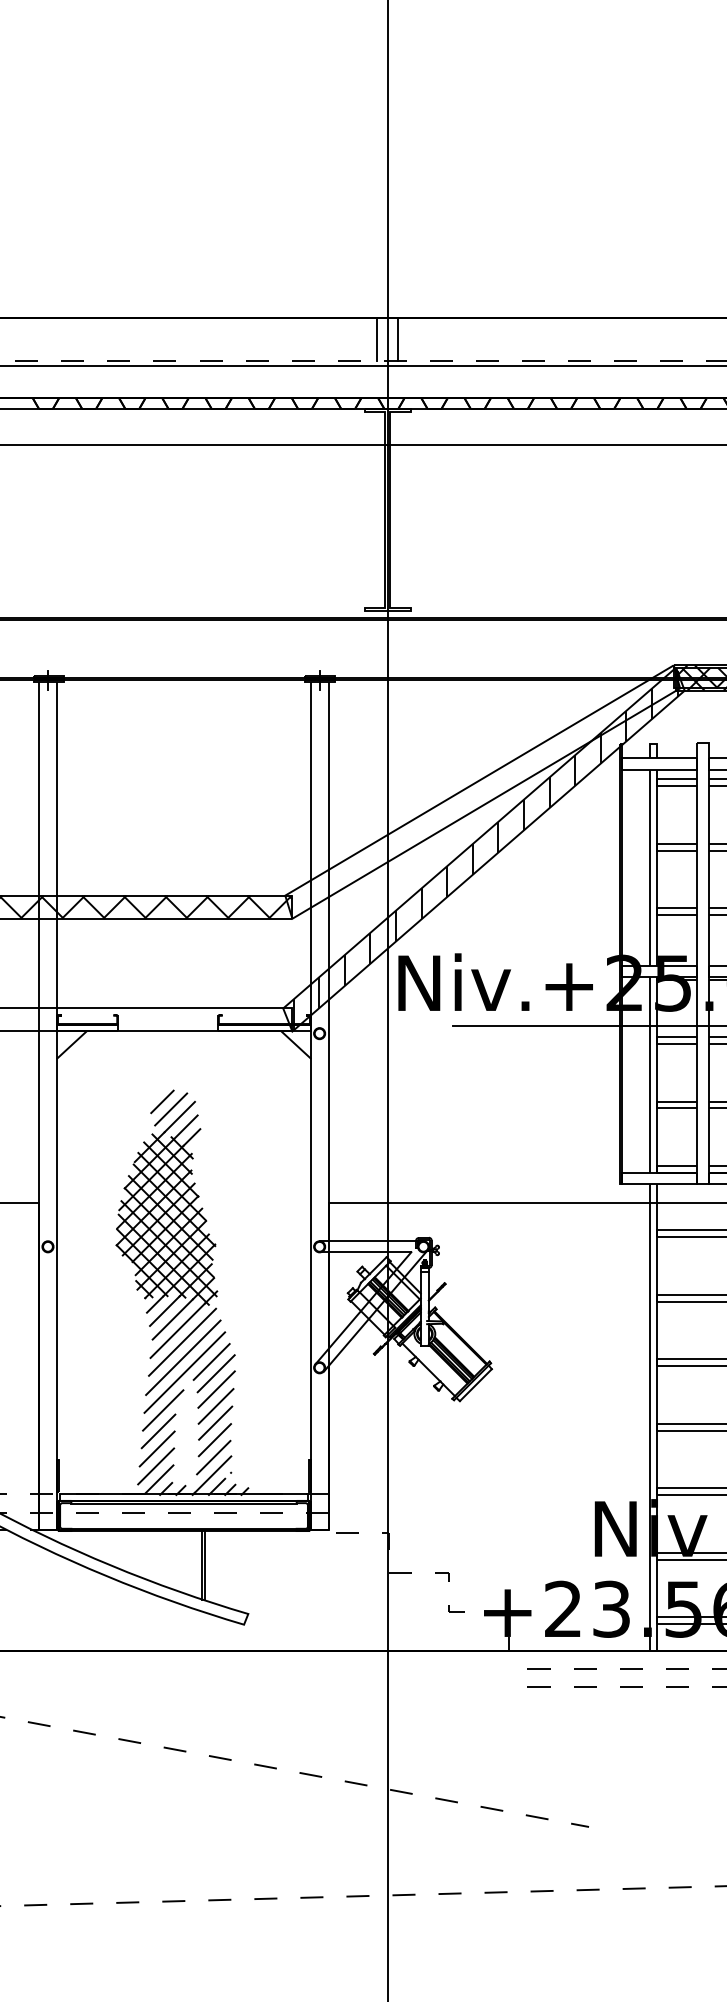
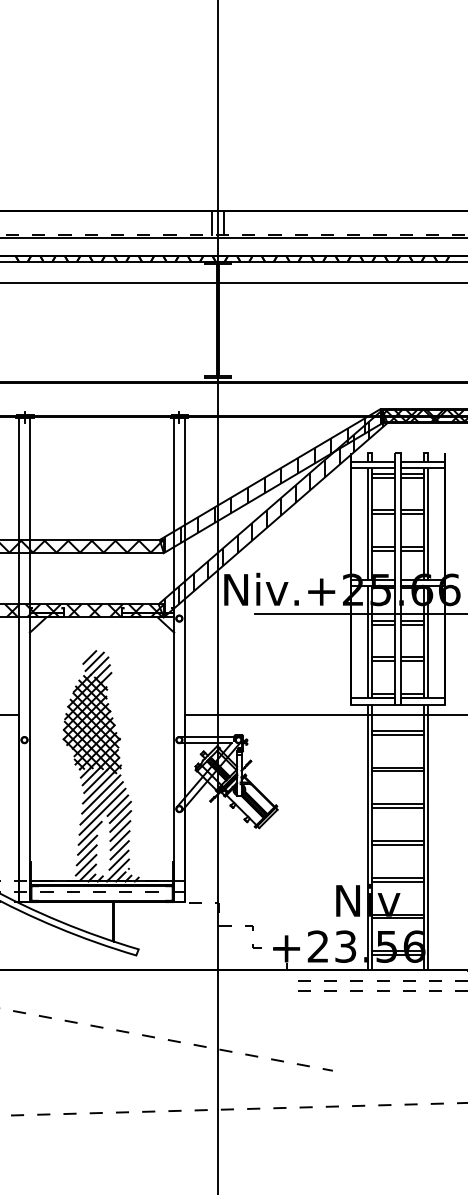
hatch: (483, 791) -> (272, 480), added
hatch: (153, 1019) -> (84, 610), added

